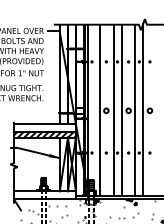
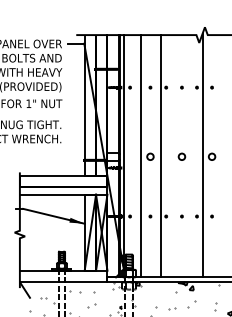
line: (121, 110) -> (171, 156), removed
line: (135, 110) -> (191, 156), removed
hatch: (44, 134) -> (63, 190), removed

